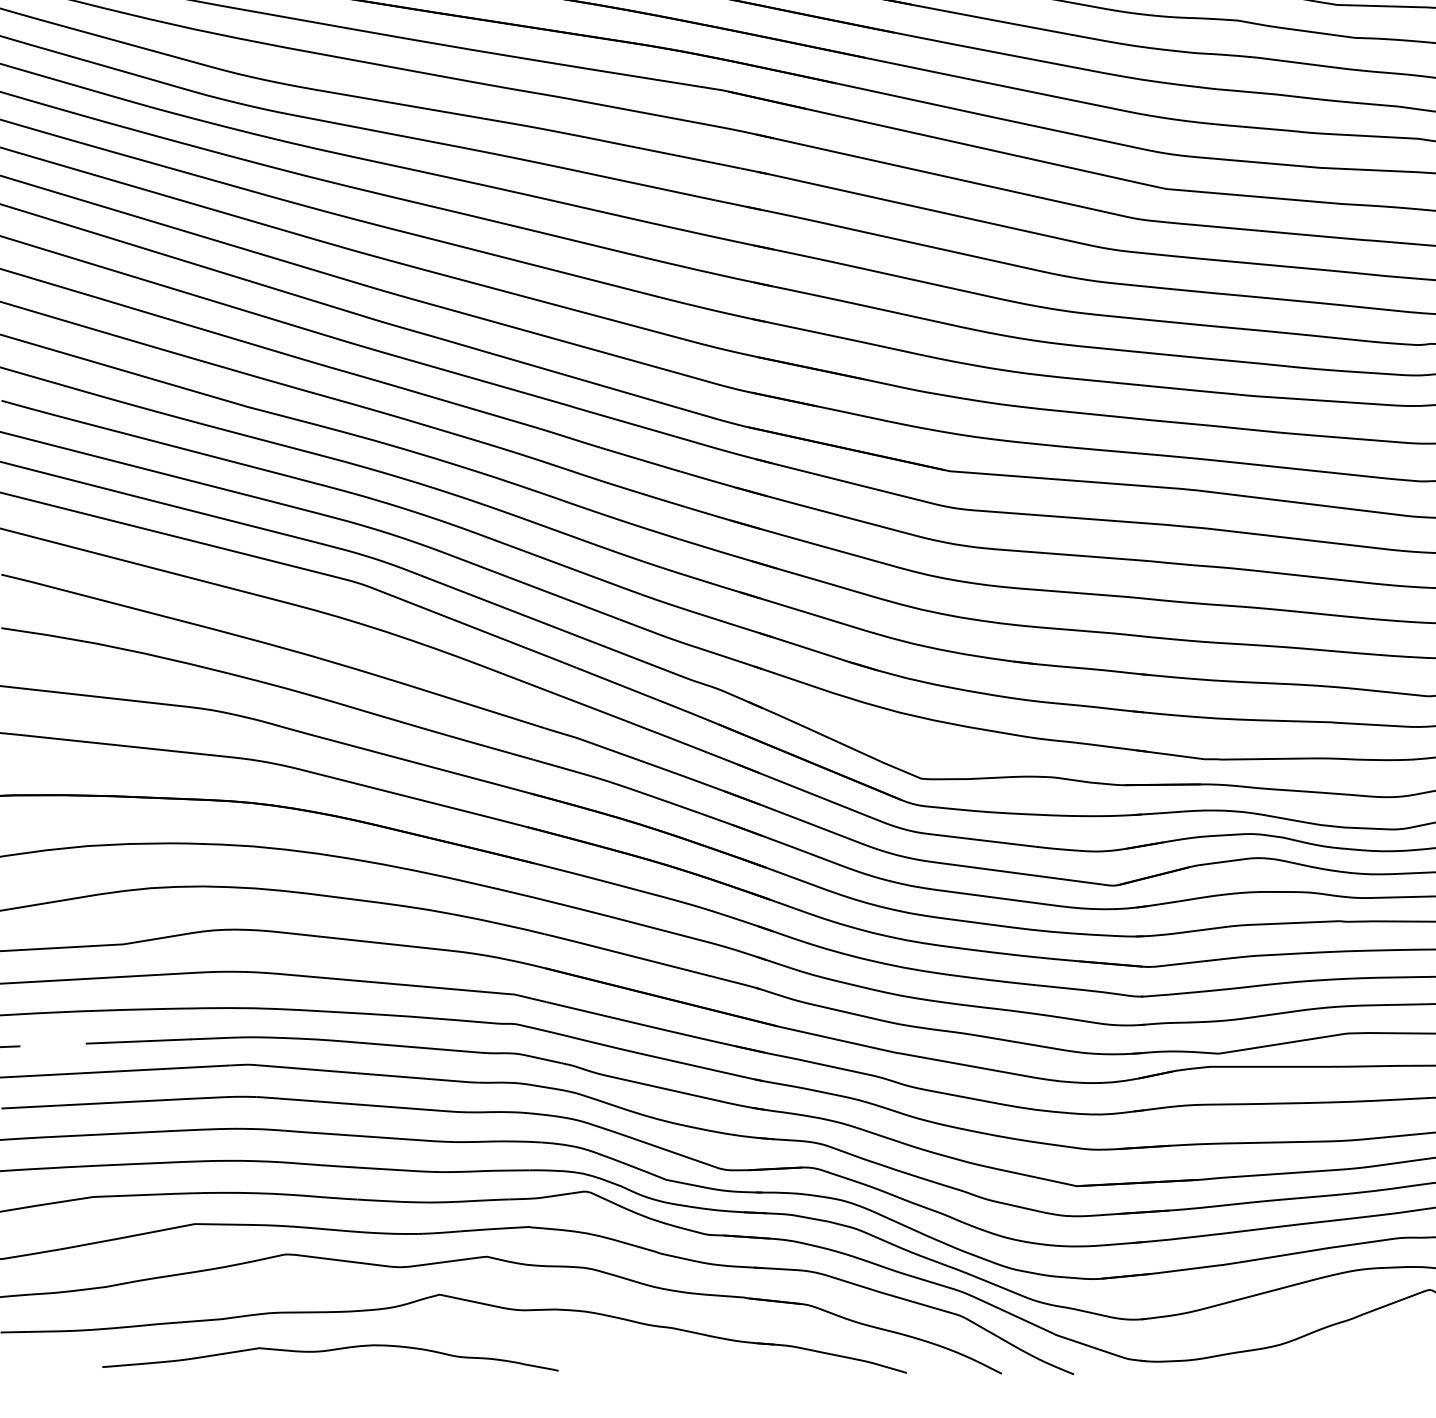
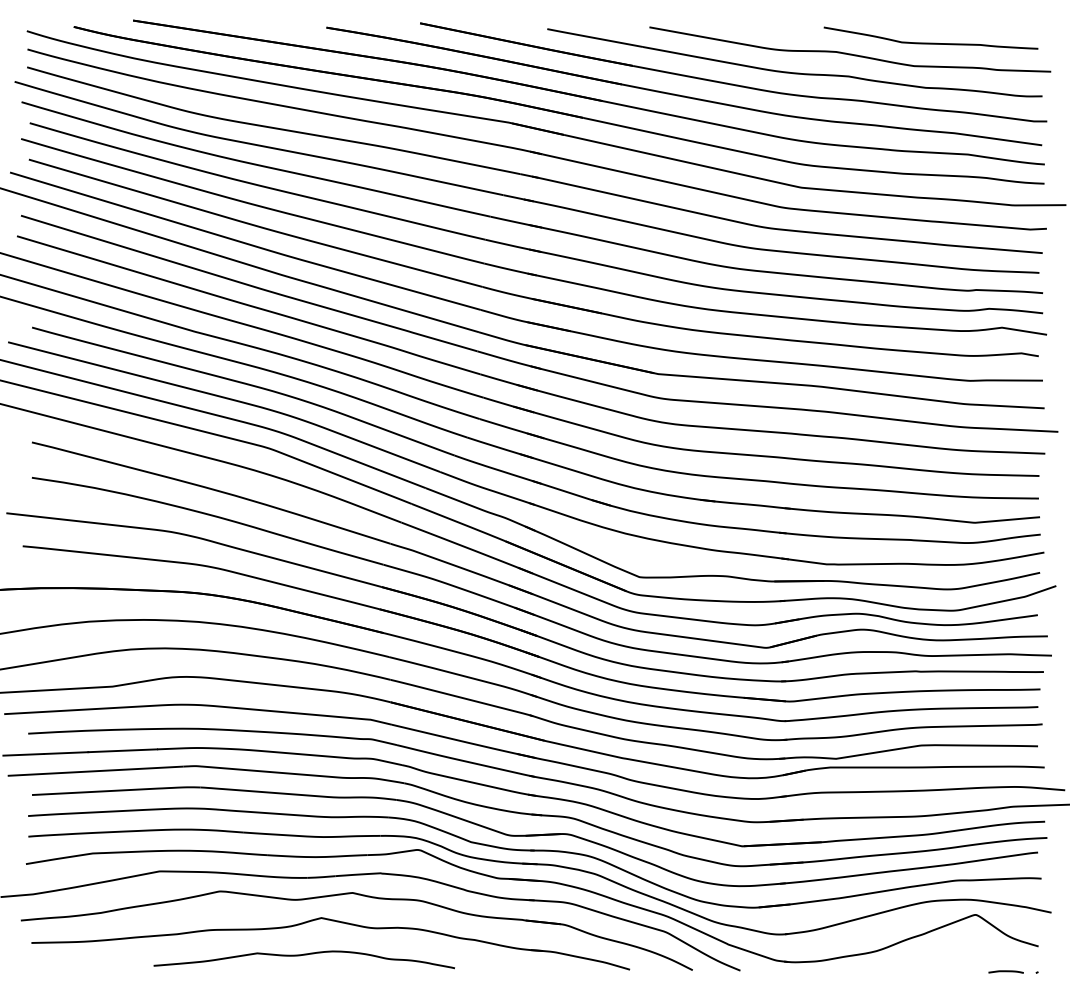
line: (53, 1044) -> (66, 752), added
curve: (329, 1351) -> (303, 955), moved

